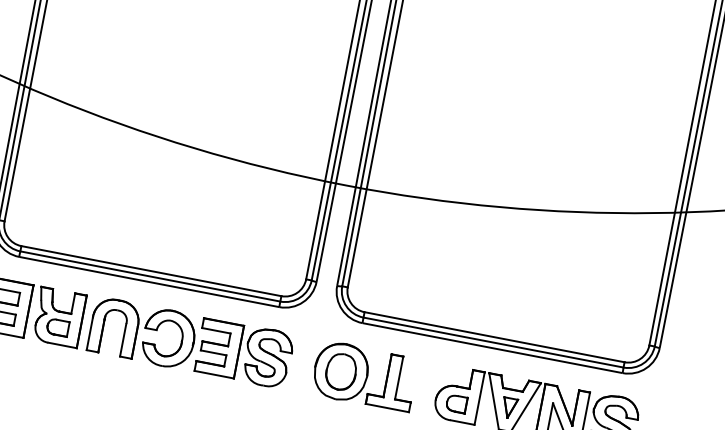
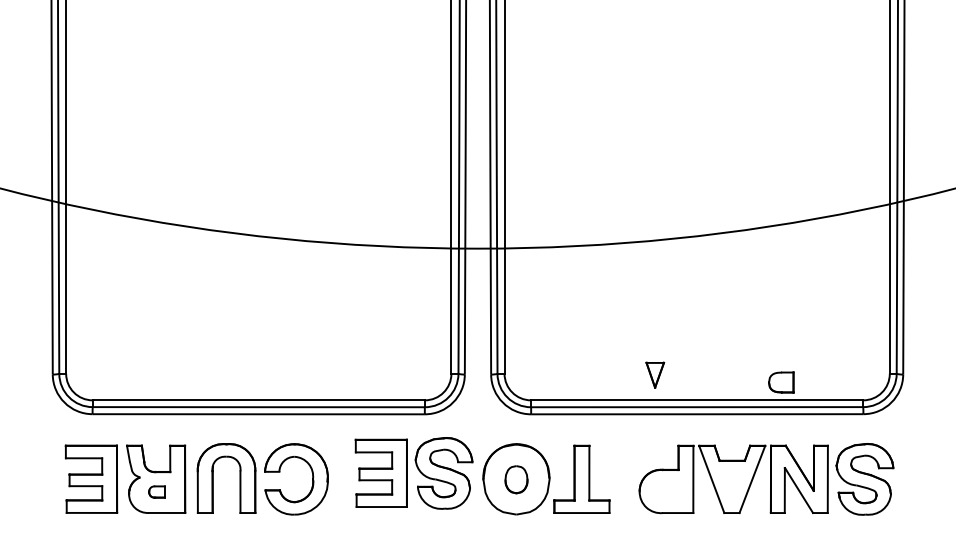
part: (57, 327) -> (156, 491), size x0.6
part: (244, 353) -> (413, 473), moved
part: (341, 371) -> (516, 479), size x0.6
part: (456, 403) -> (781, 382), moved
part: (509, 407) -> (655, 374), moved

